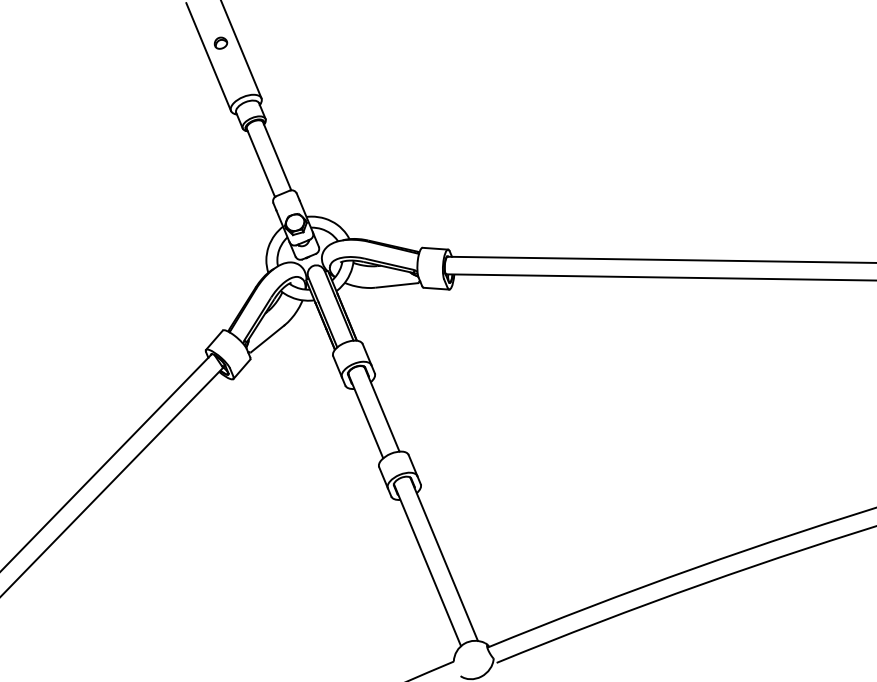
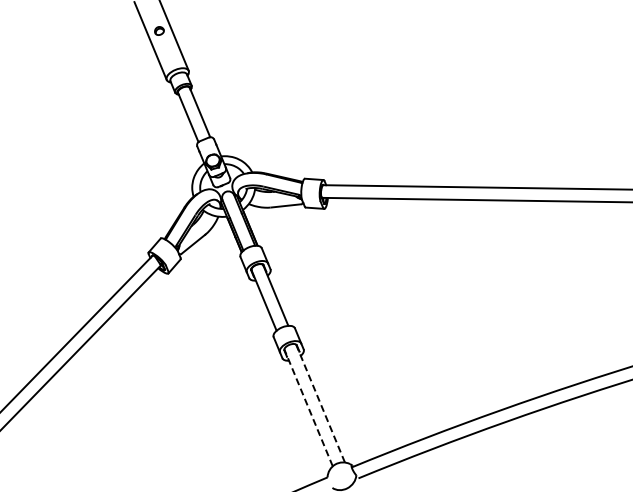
line: (444, 559) -> (320, 403), solid -> dashed
line: (427, 564) -> (308, 407), solid -> dashed

